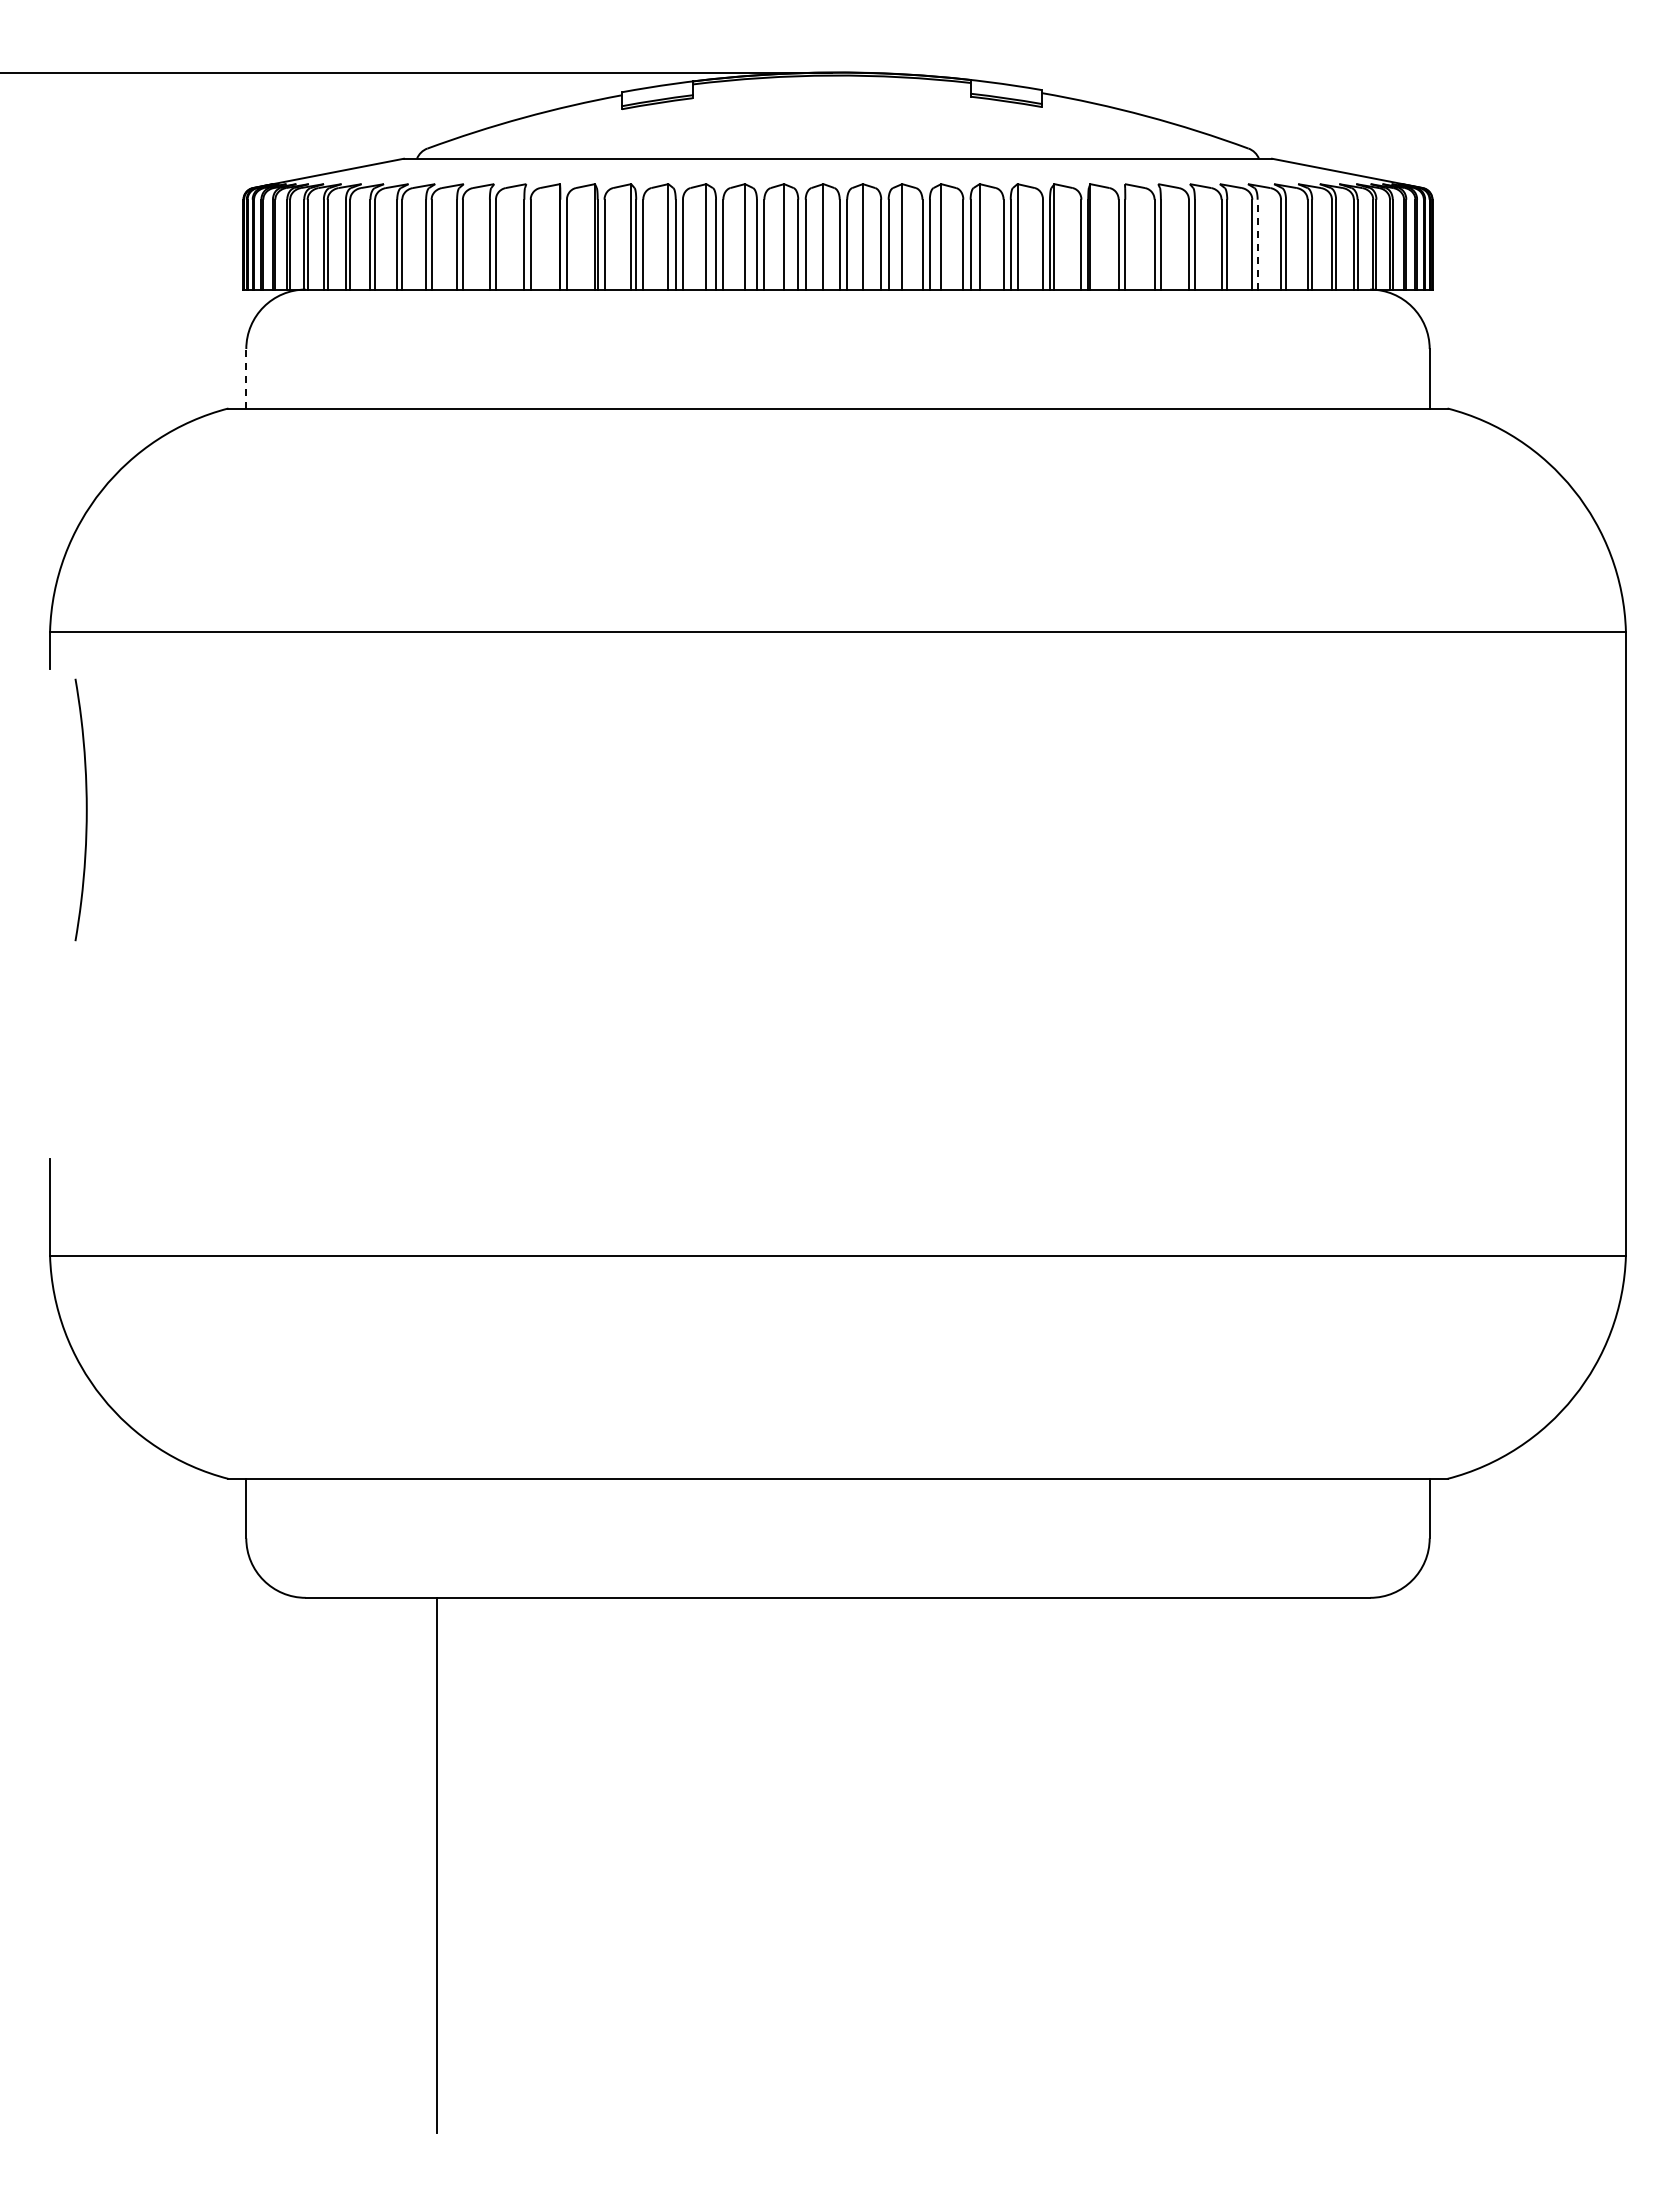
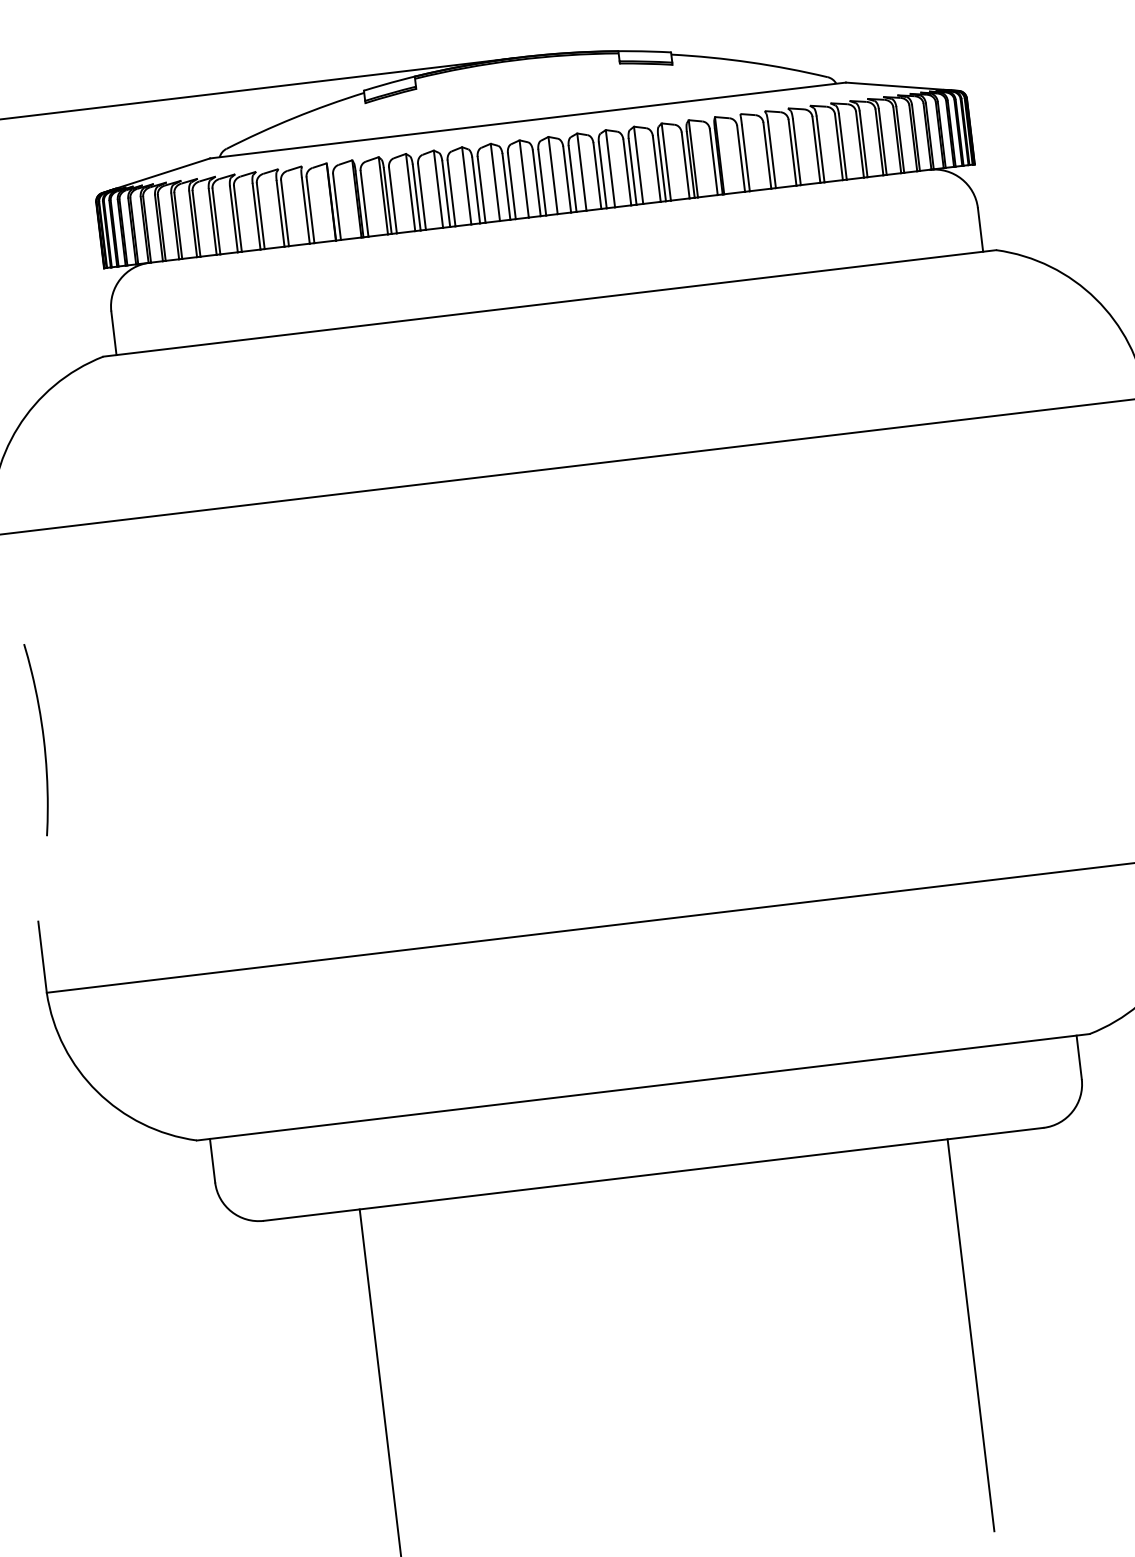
line: (1257, 244) -> (842, 146), dashed -> solid
line: (246, 378) -> (114, 333), dashed -> solid
curve: (85, 809) -> (42, 738), moved
line: (1239, 1865) -> (971, 1335), added

